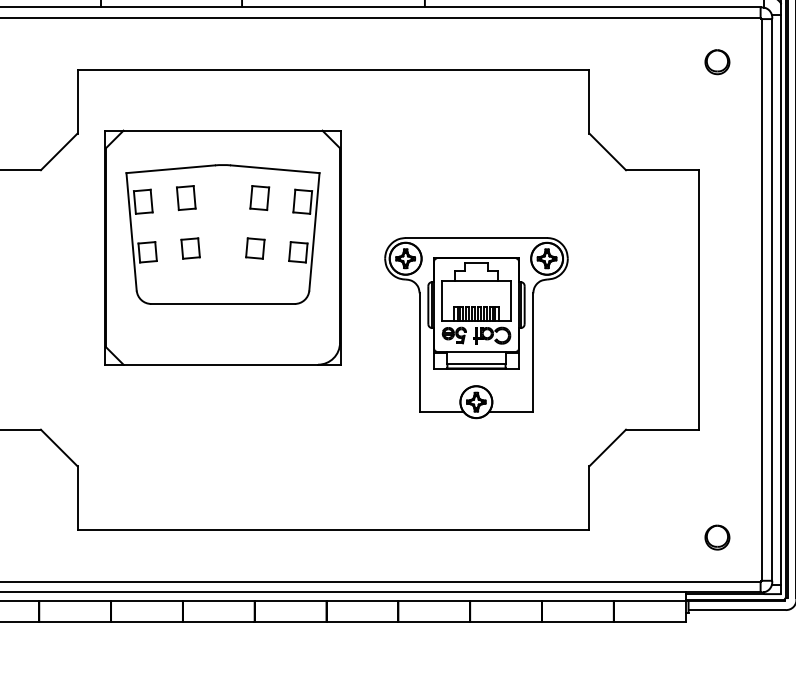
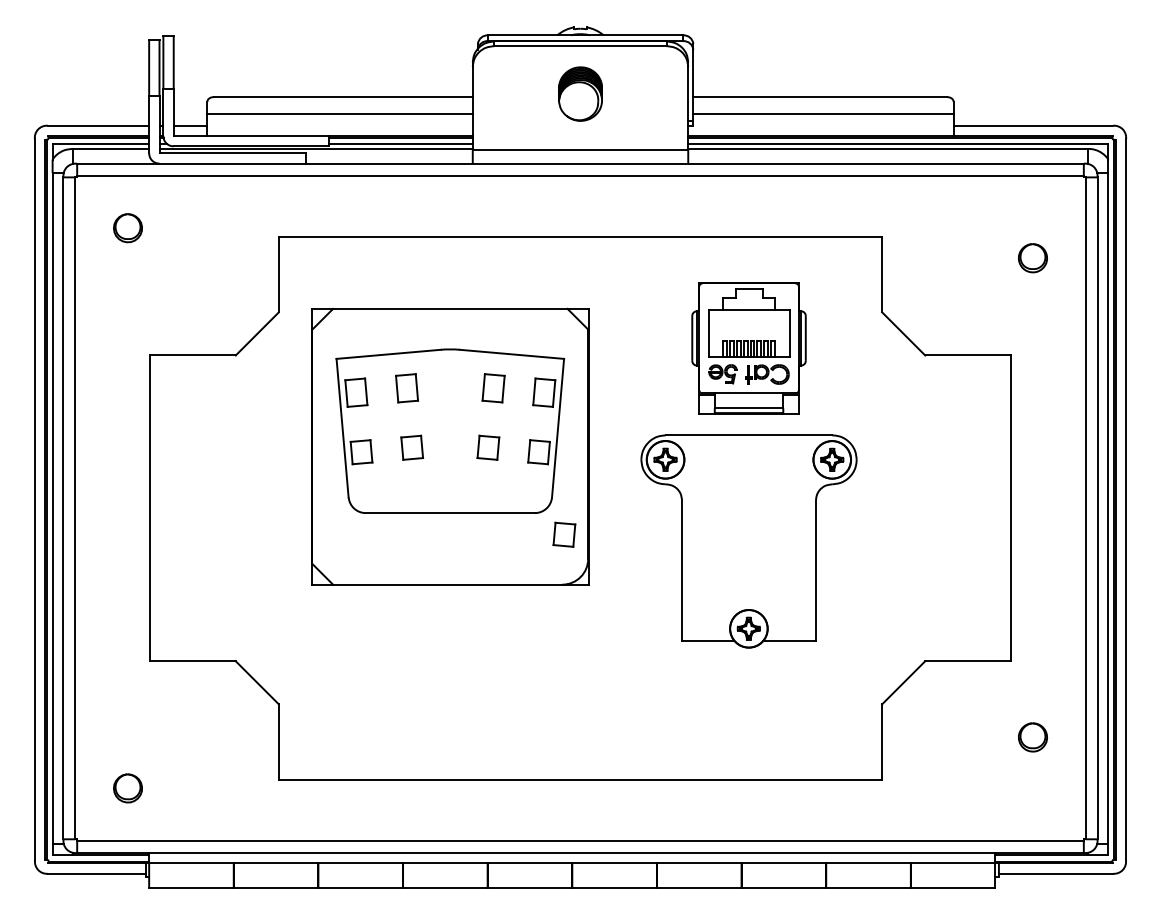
part: (717, 62) -> (1032, 258), moved
part: (476, 313) -> (748, 348), moved
part: (319, 322) -> (564, 534), added
part: (717, 537) -> (1032, 737), moved

